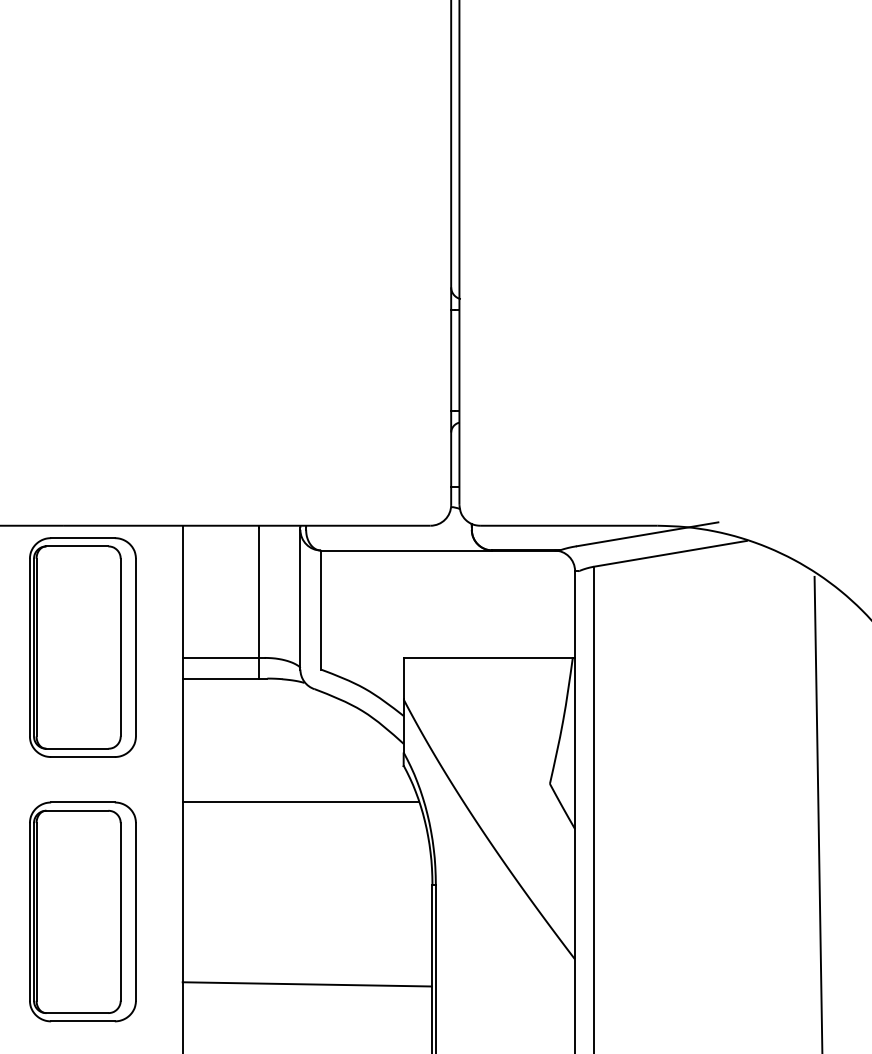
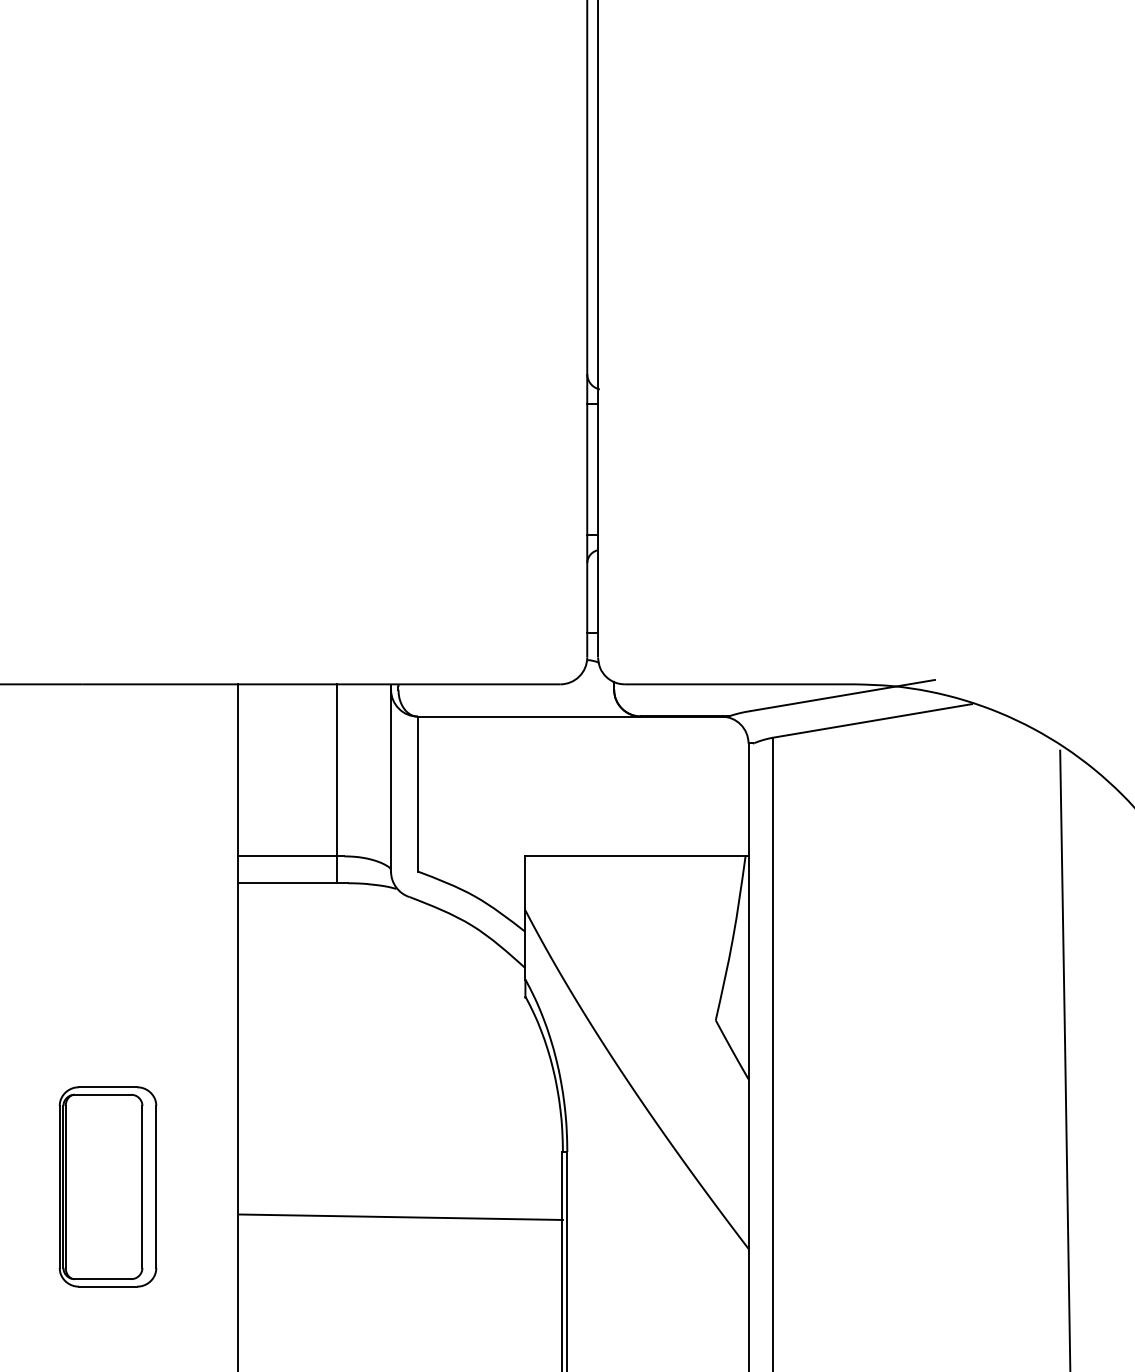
part: (82, 647) -> (107, 842), removed
line: (300, 802) -> (391, 1044), removed
part: (82, 911) -> (107, 1186), size x0.7
line: (306, 983) -> (400, 1216), moved

